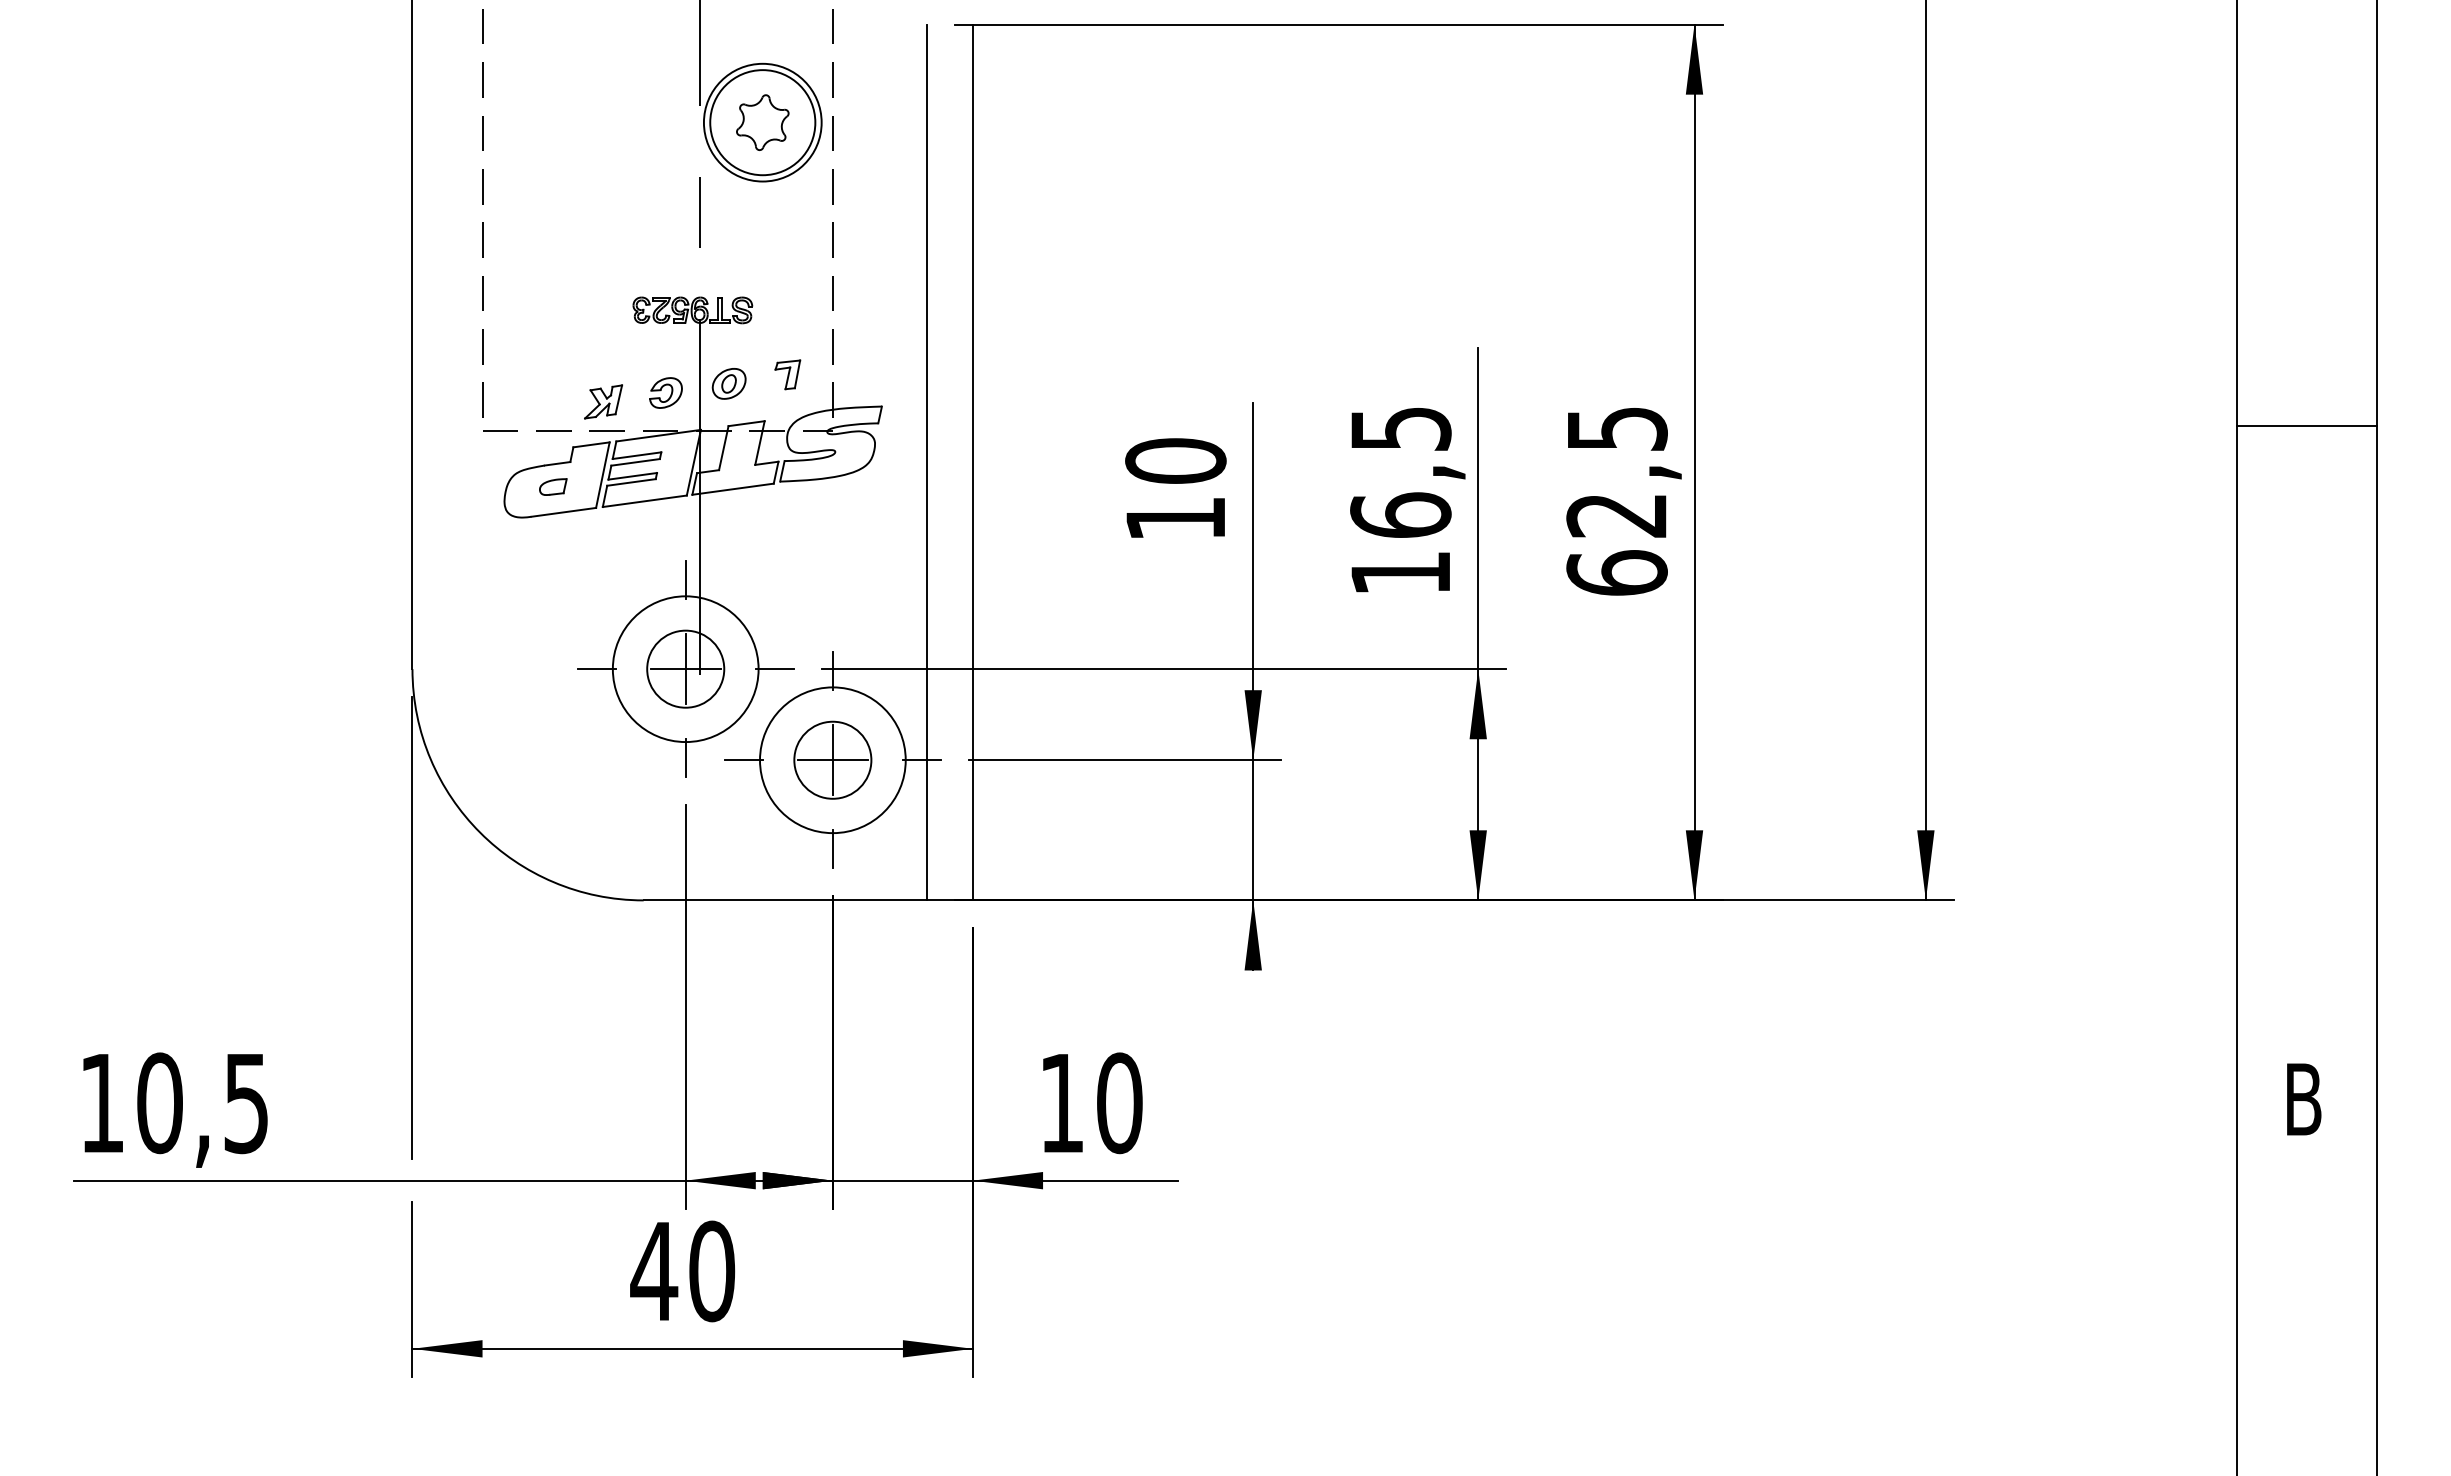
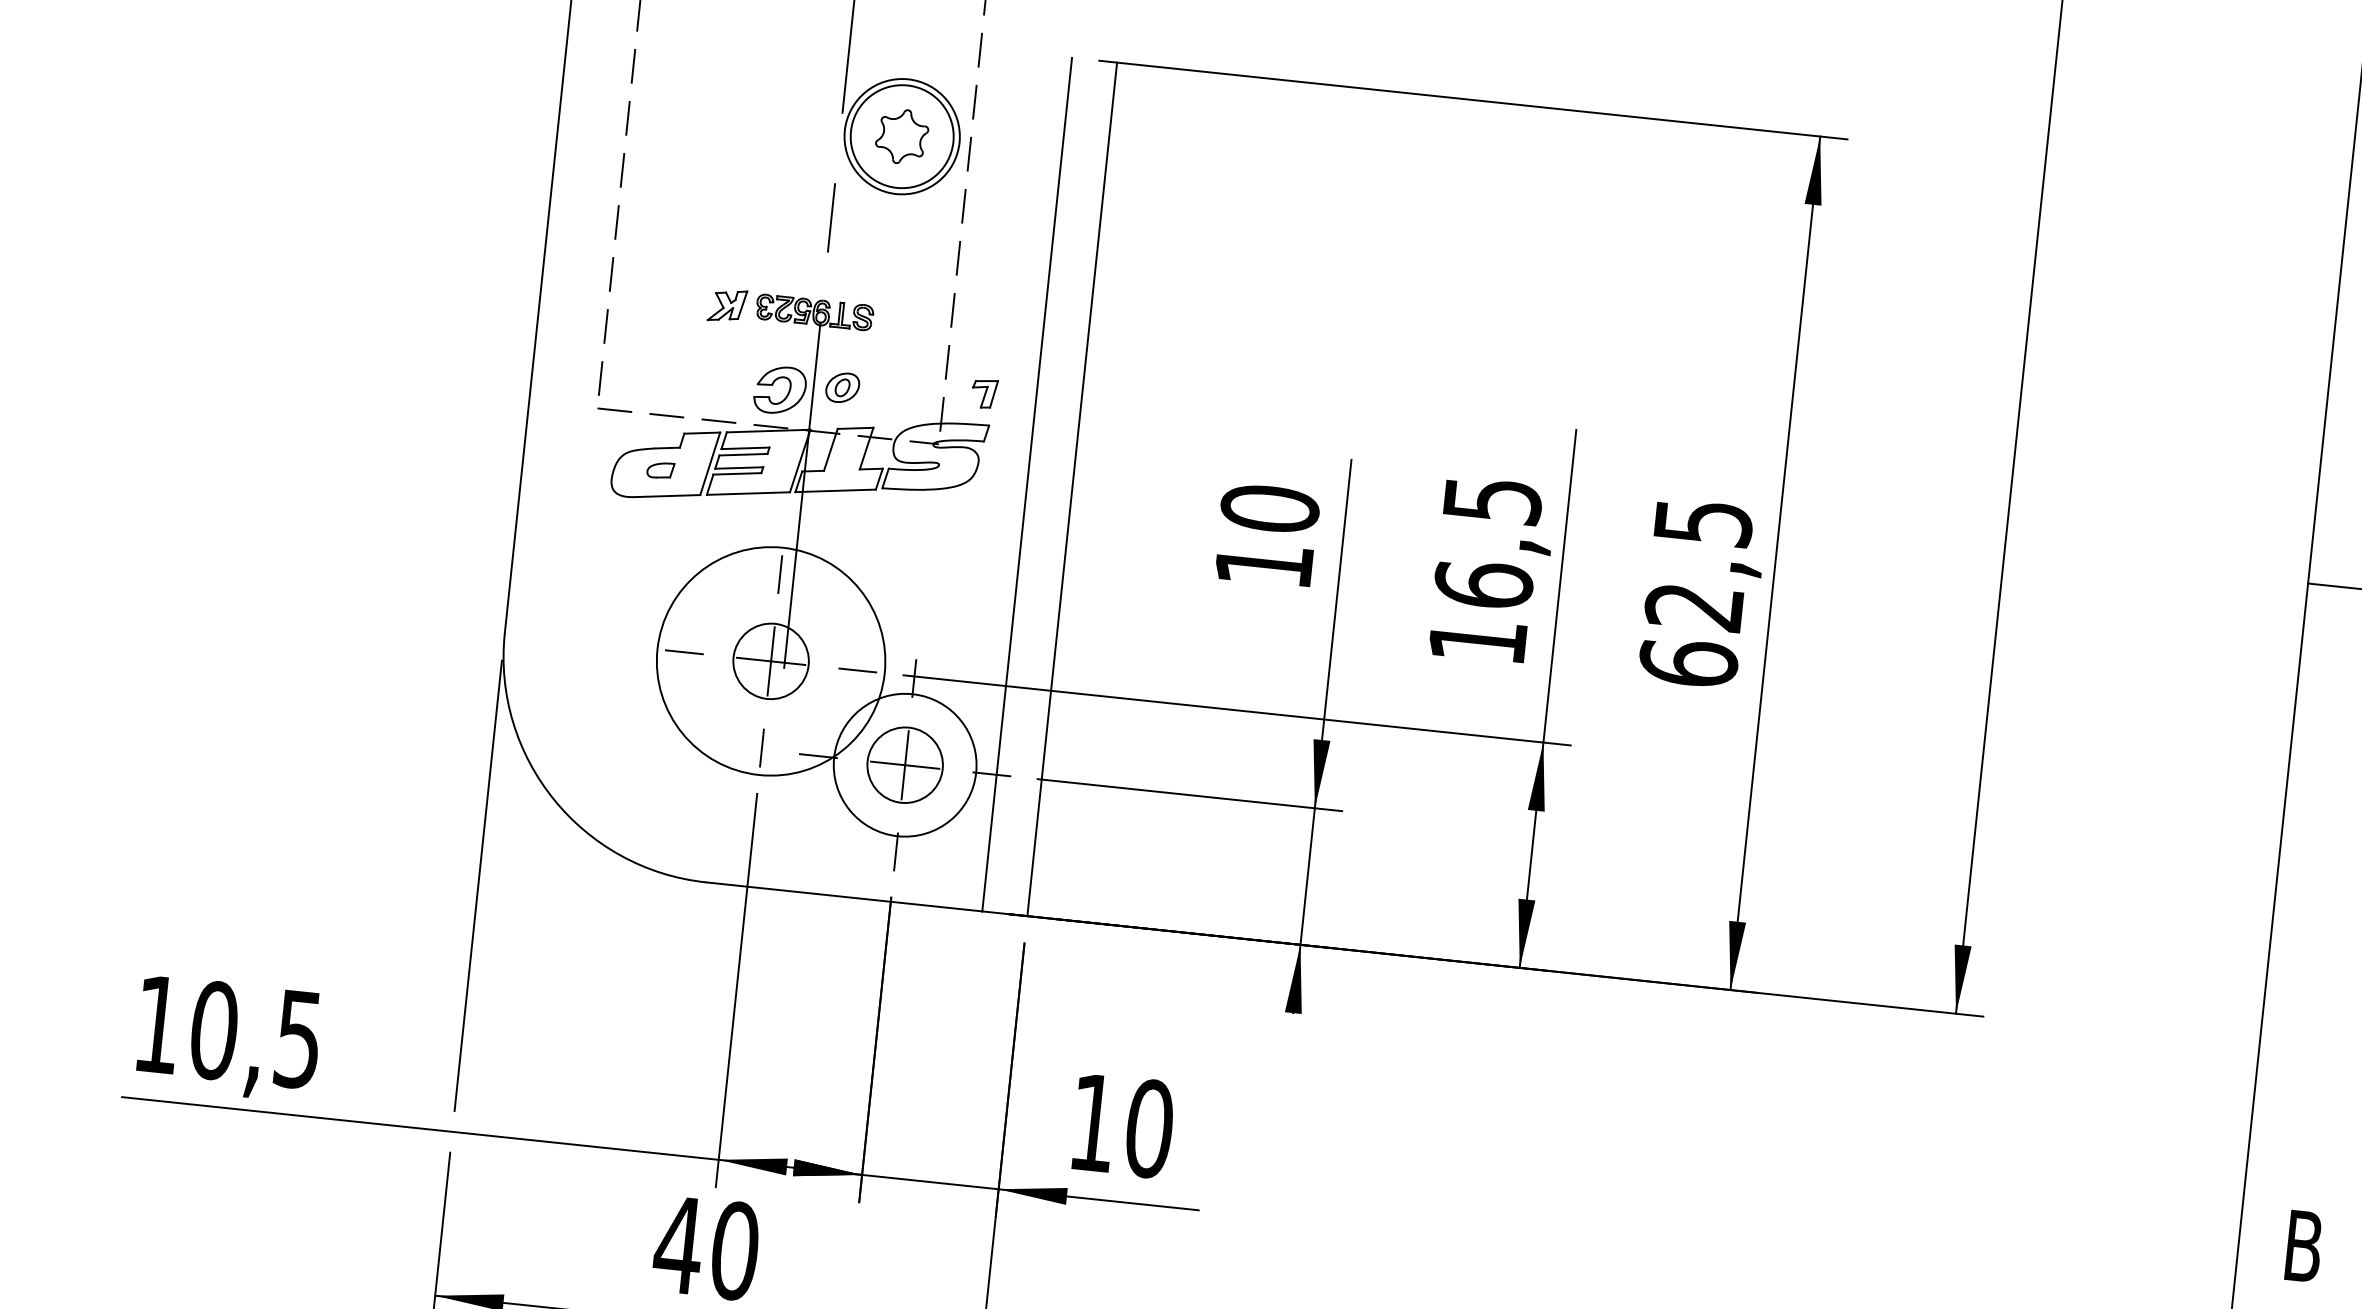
part: (787, 374) -> (984, 393), moved
part: (665, 392) -> (779, 389), size x1.6
part: (603, 401) -> (727, 305), moved
circle: (685, 669) -> (770, 661), size x1.6

